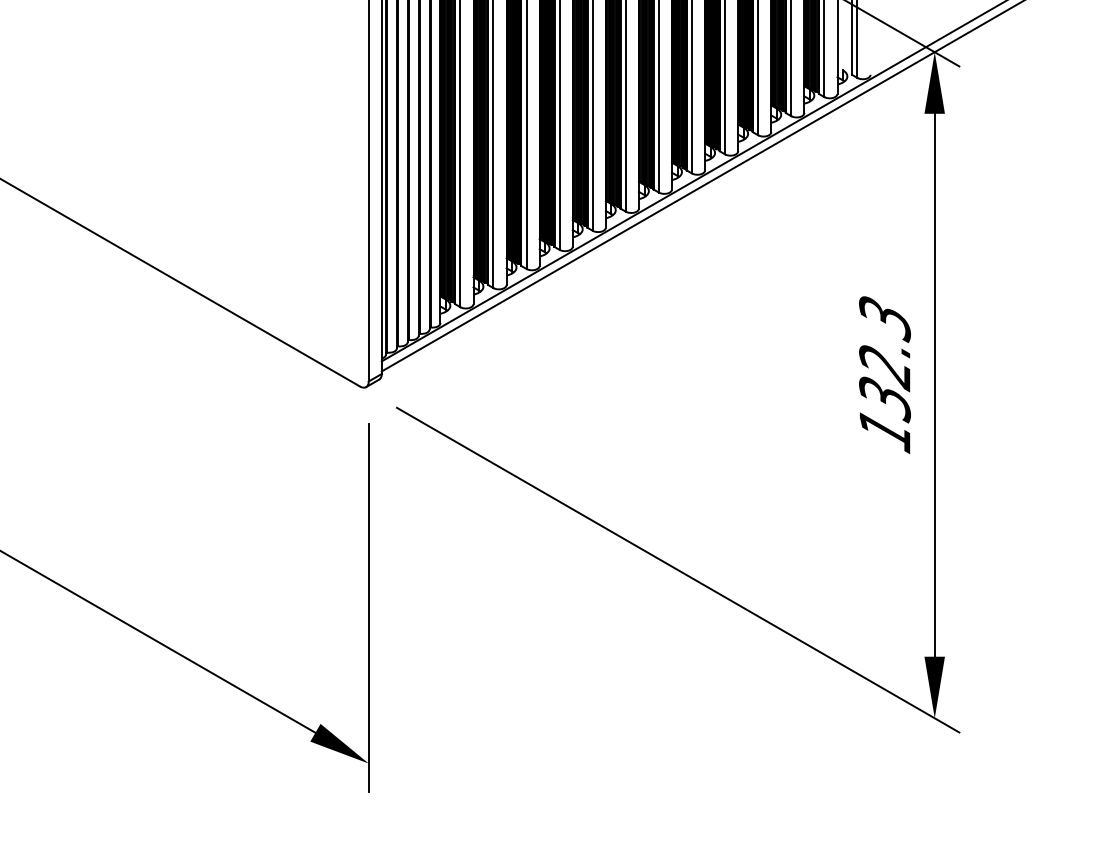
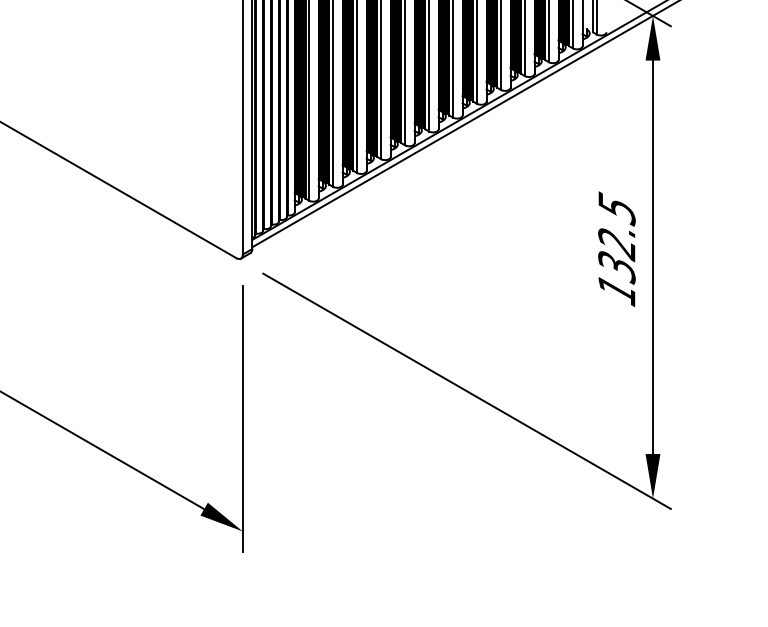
text: (884, 318) -> (616, 208), 132.3 -> 132.5

